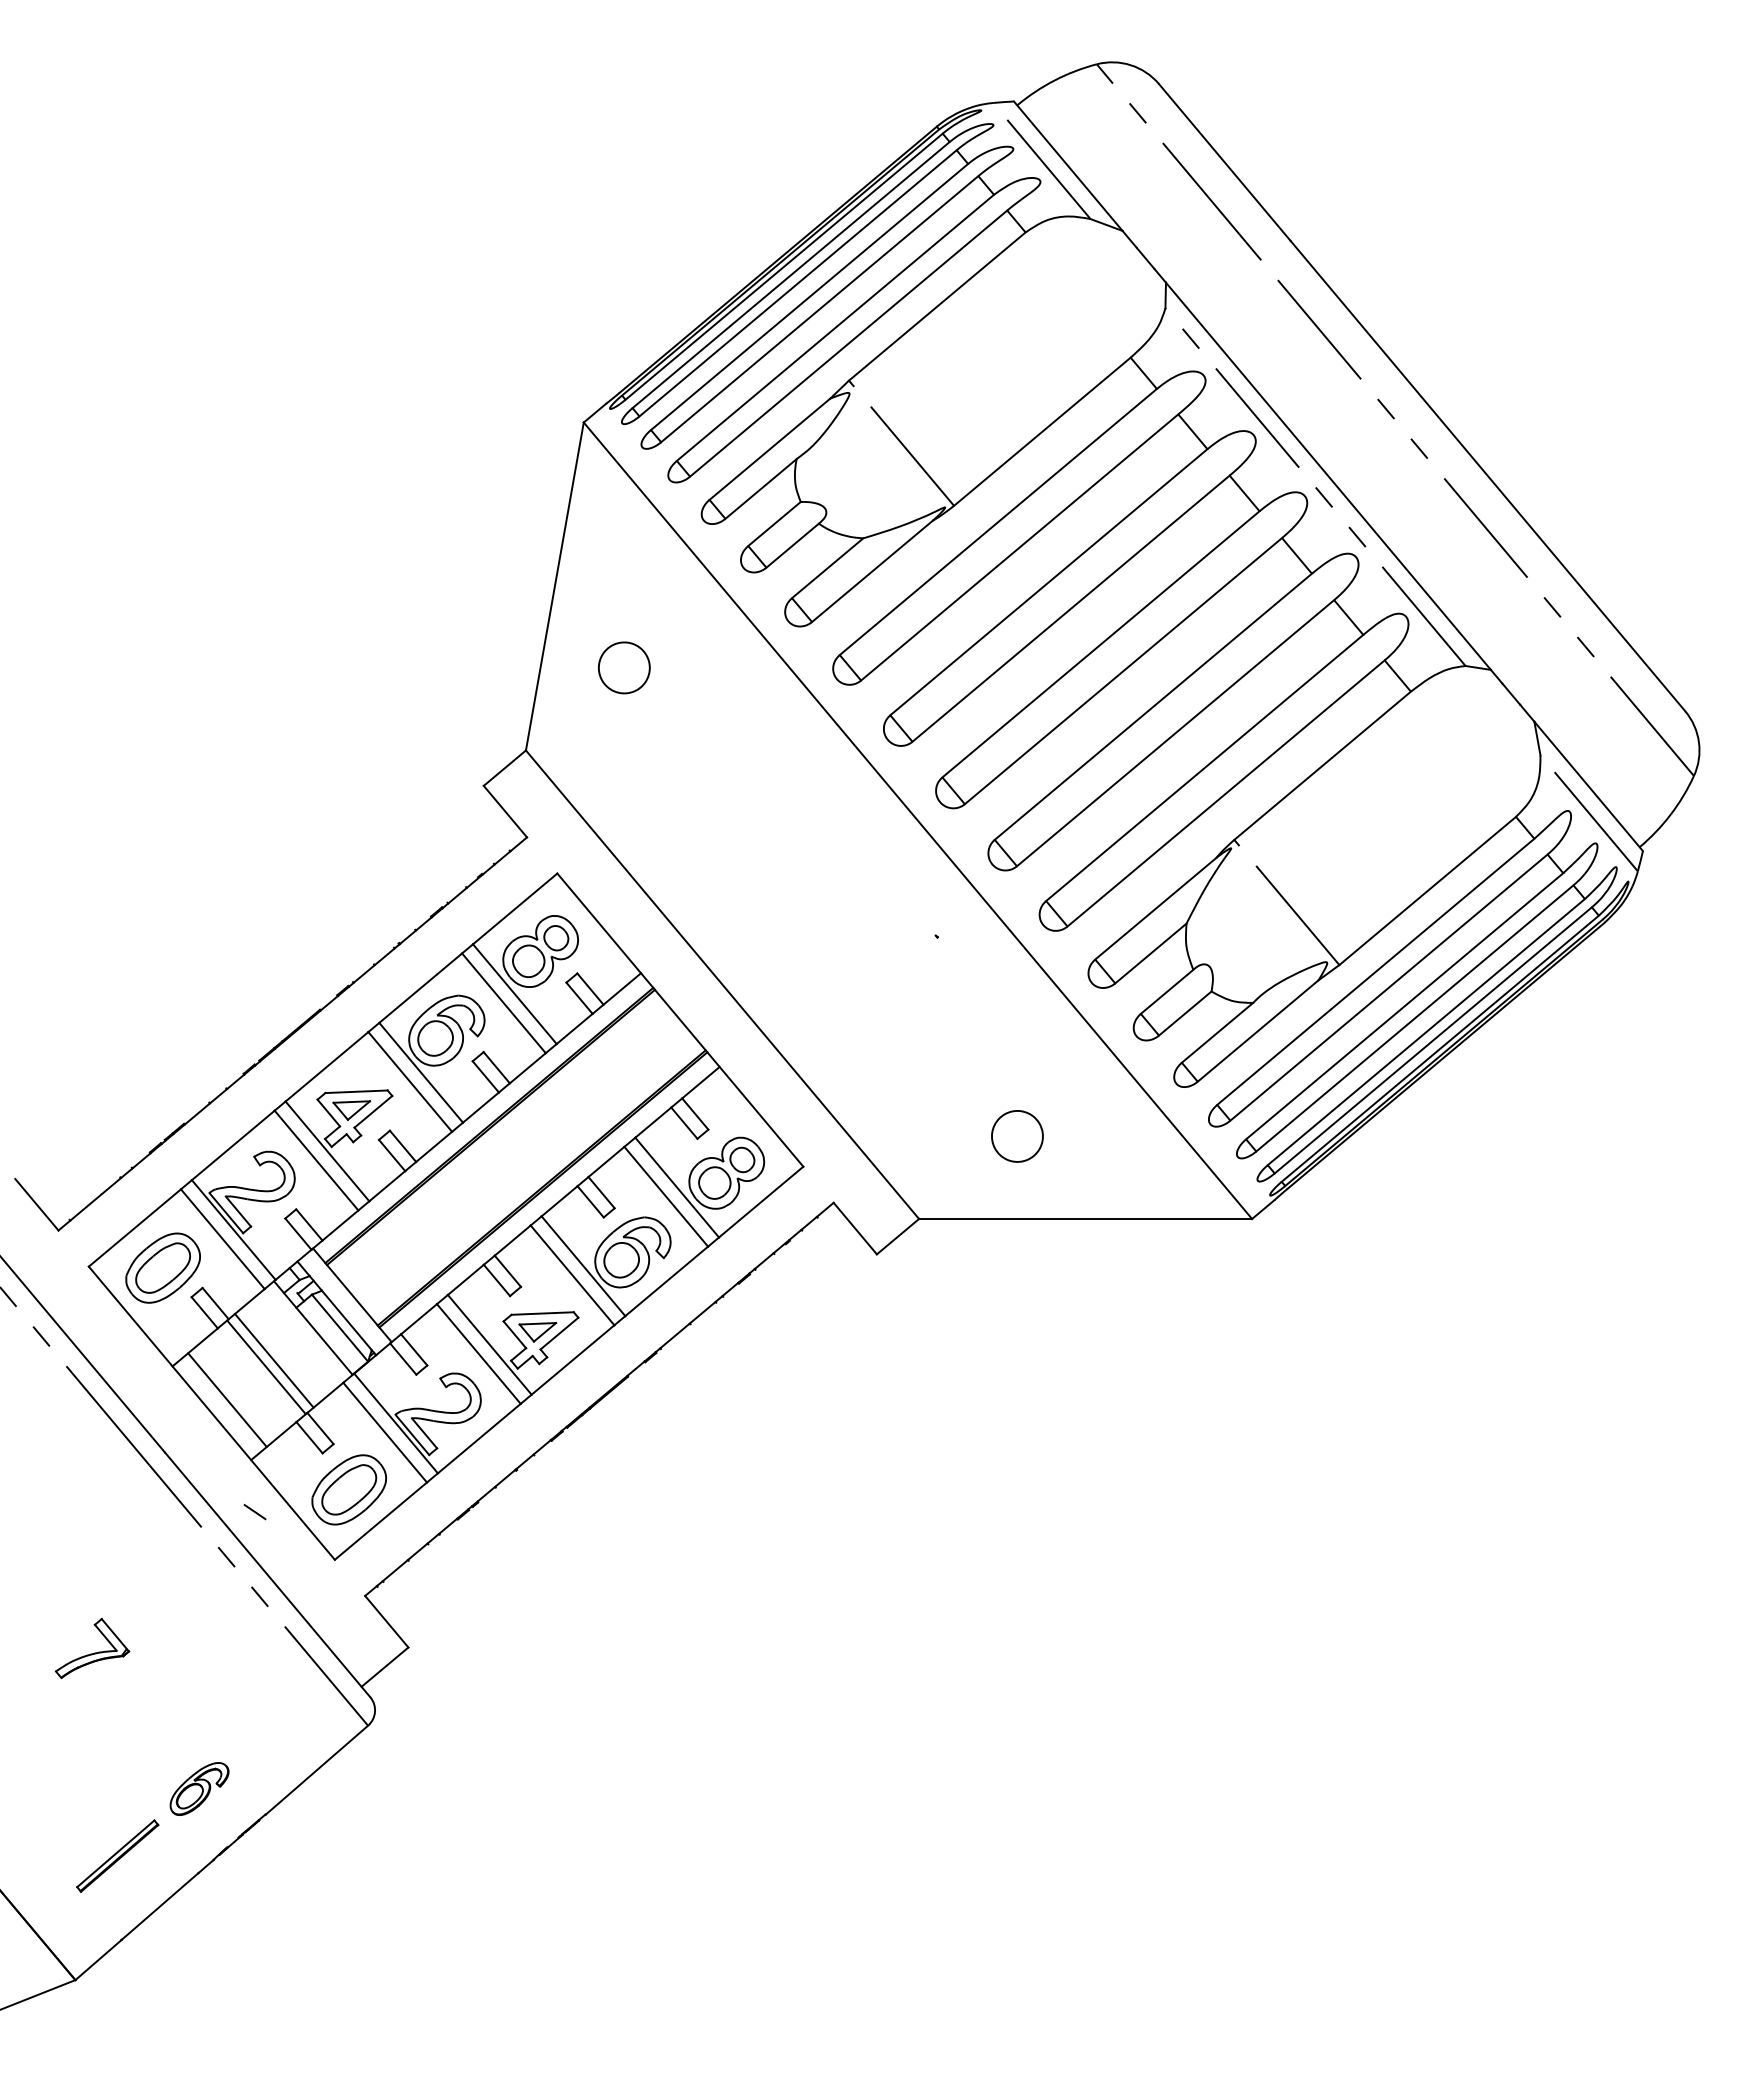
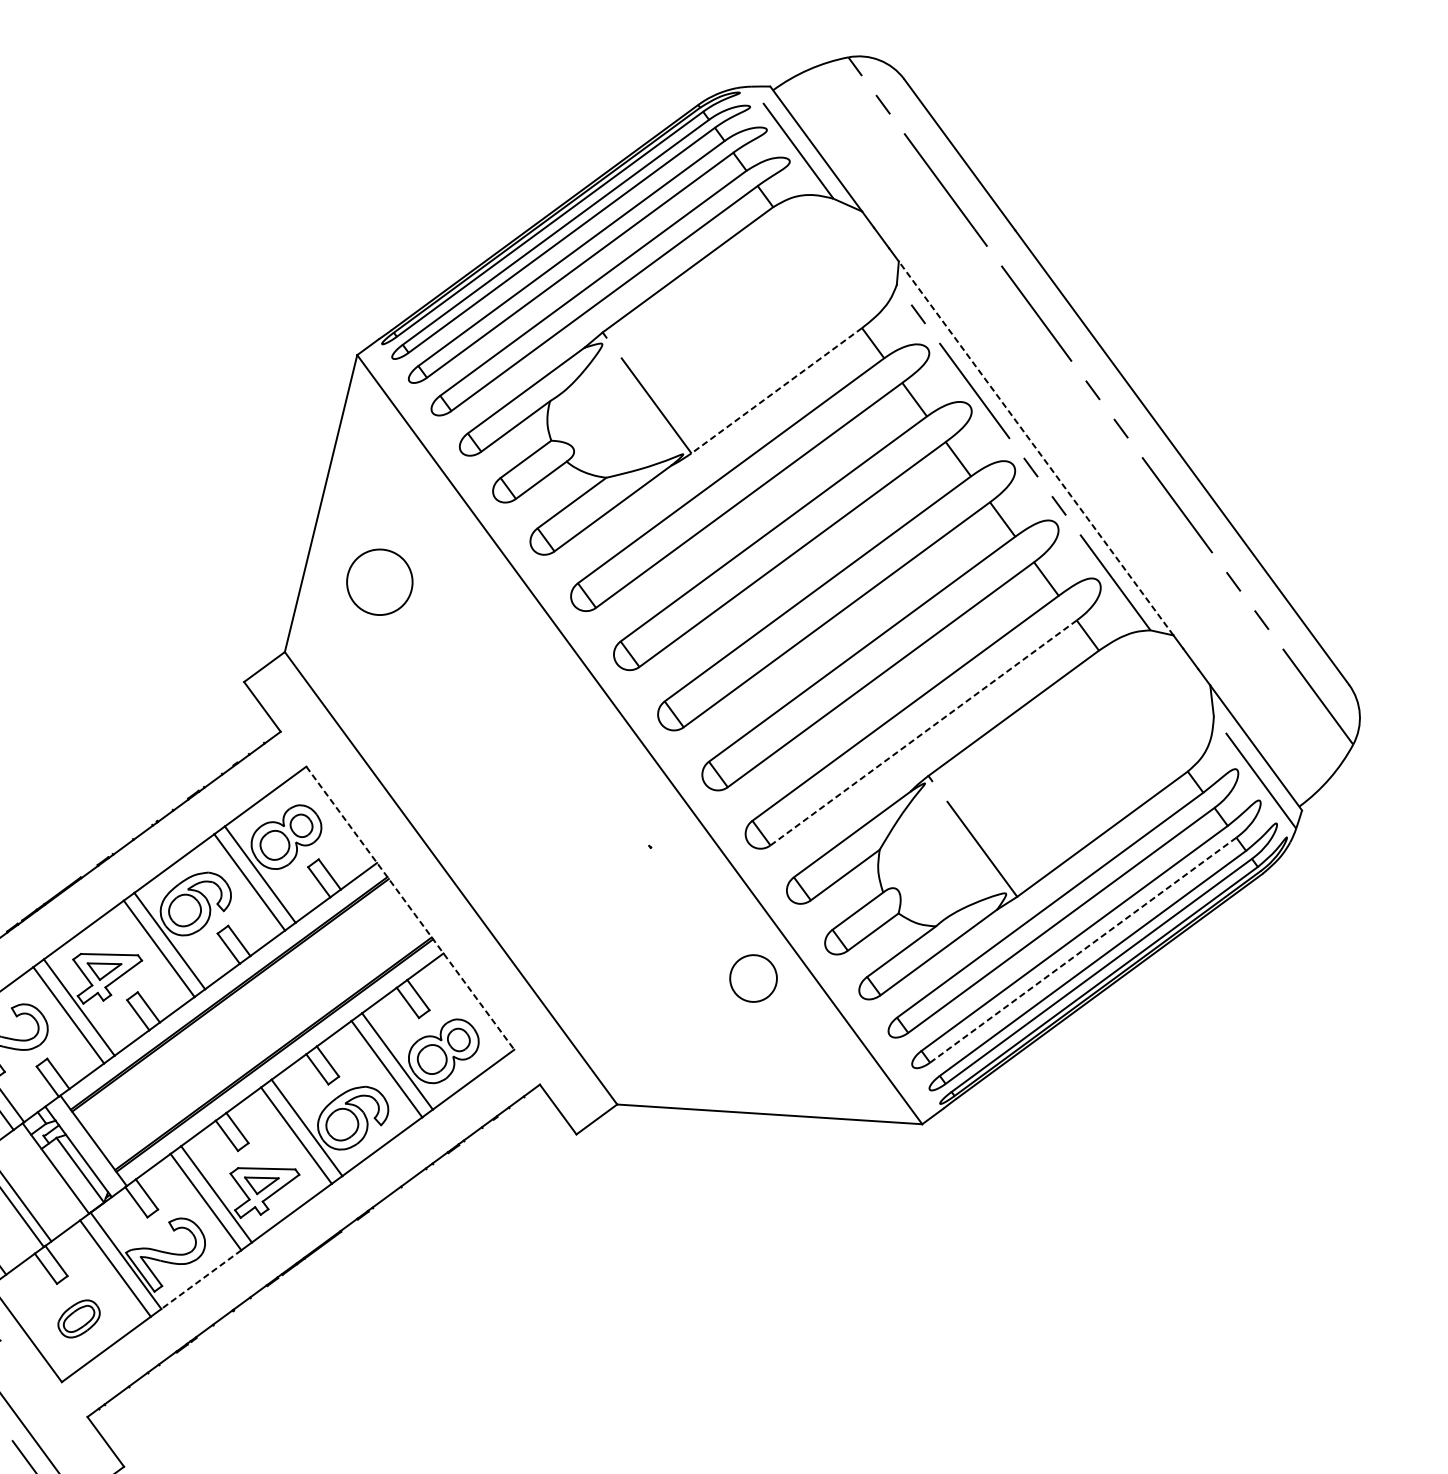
line: (1041, 432) -> (775, 391), solid -> dashed
line: (1328, 476) -> (1036, 448), solid -> dashed
part: (624, 667) -> (380, 581), size x1.4
line: (1225, 793) -> (923, 732), solid -> dashed
line: (1414, 1018) -> (1082, 950), solid -> dashed
line: (680, 1020) -> (410, 908), solid -> dashed
part: (1017, 1136) -> (753, 978), moved
line: (478, 1438) -> (200, 1279), solid -> dashed
part: (348, 1489) -> (78, 1318), size x0.6

